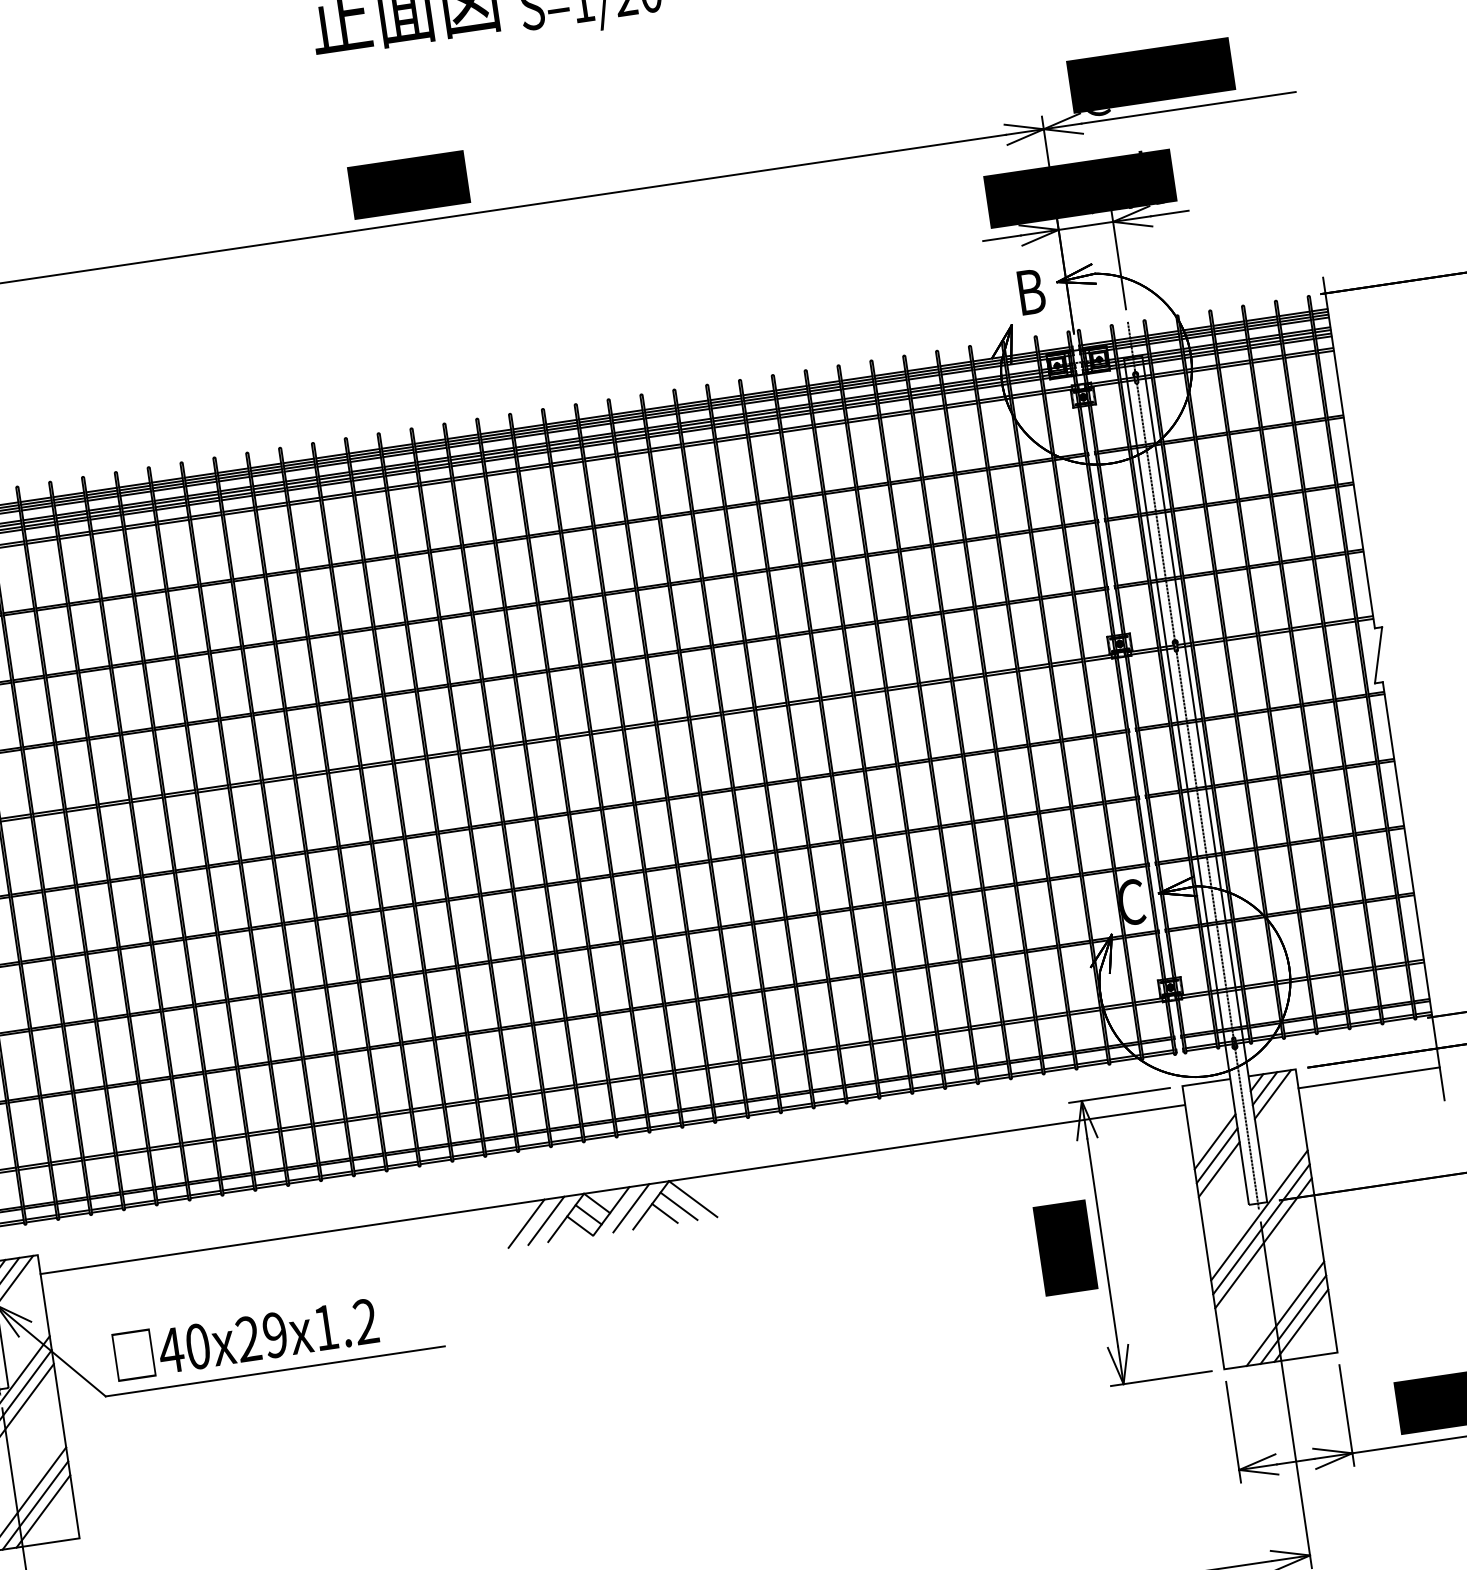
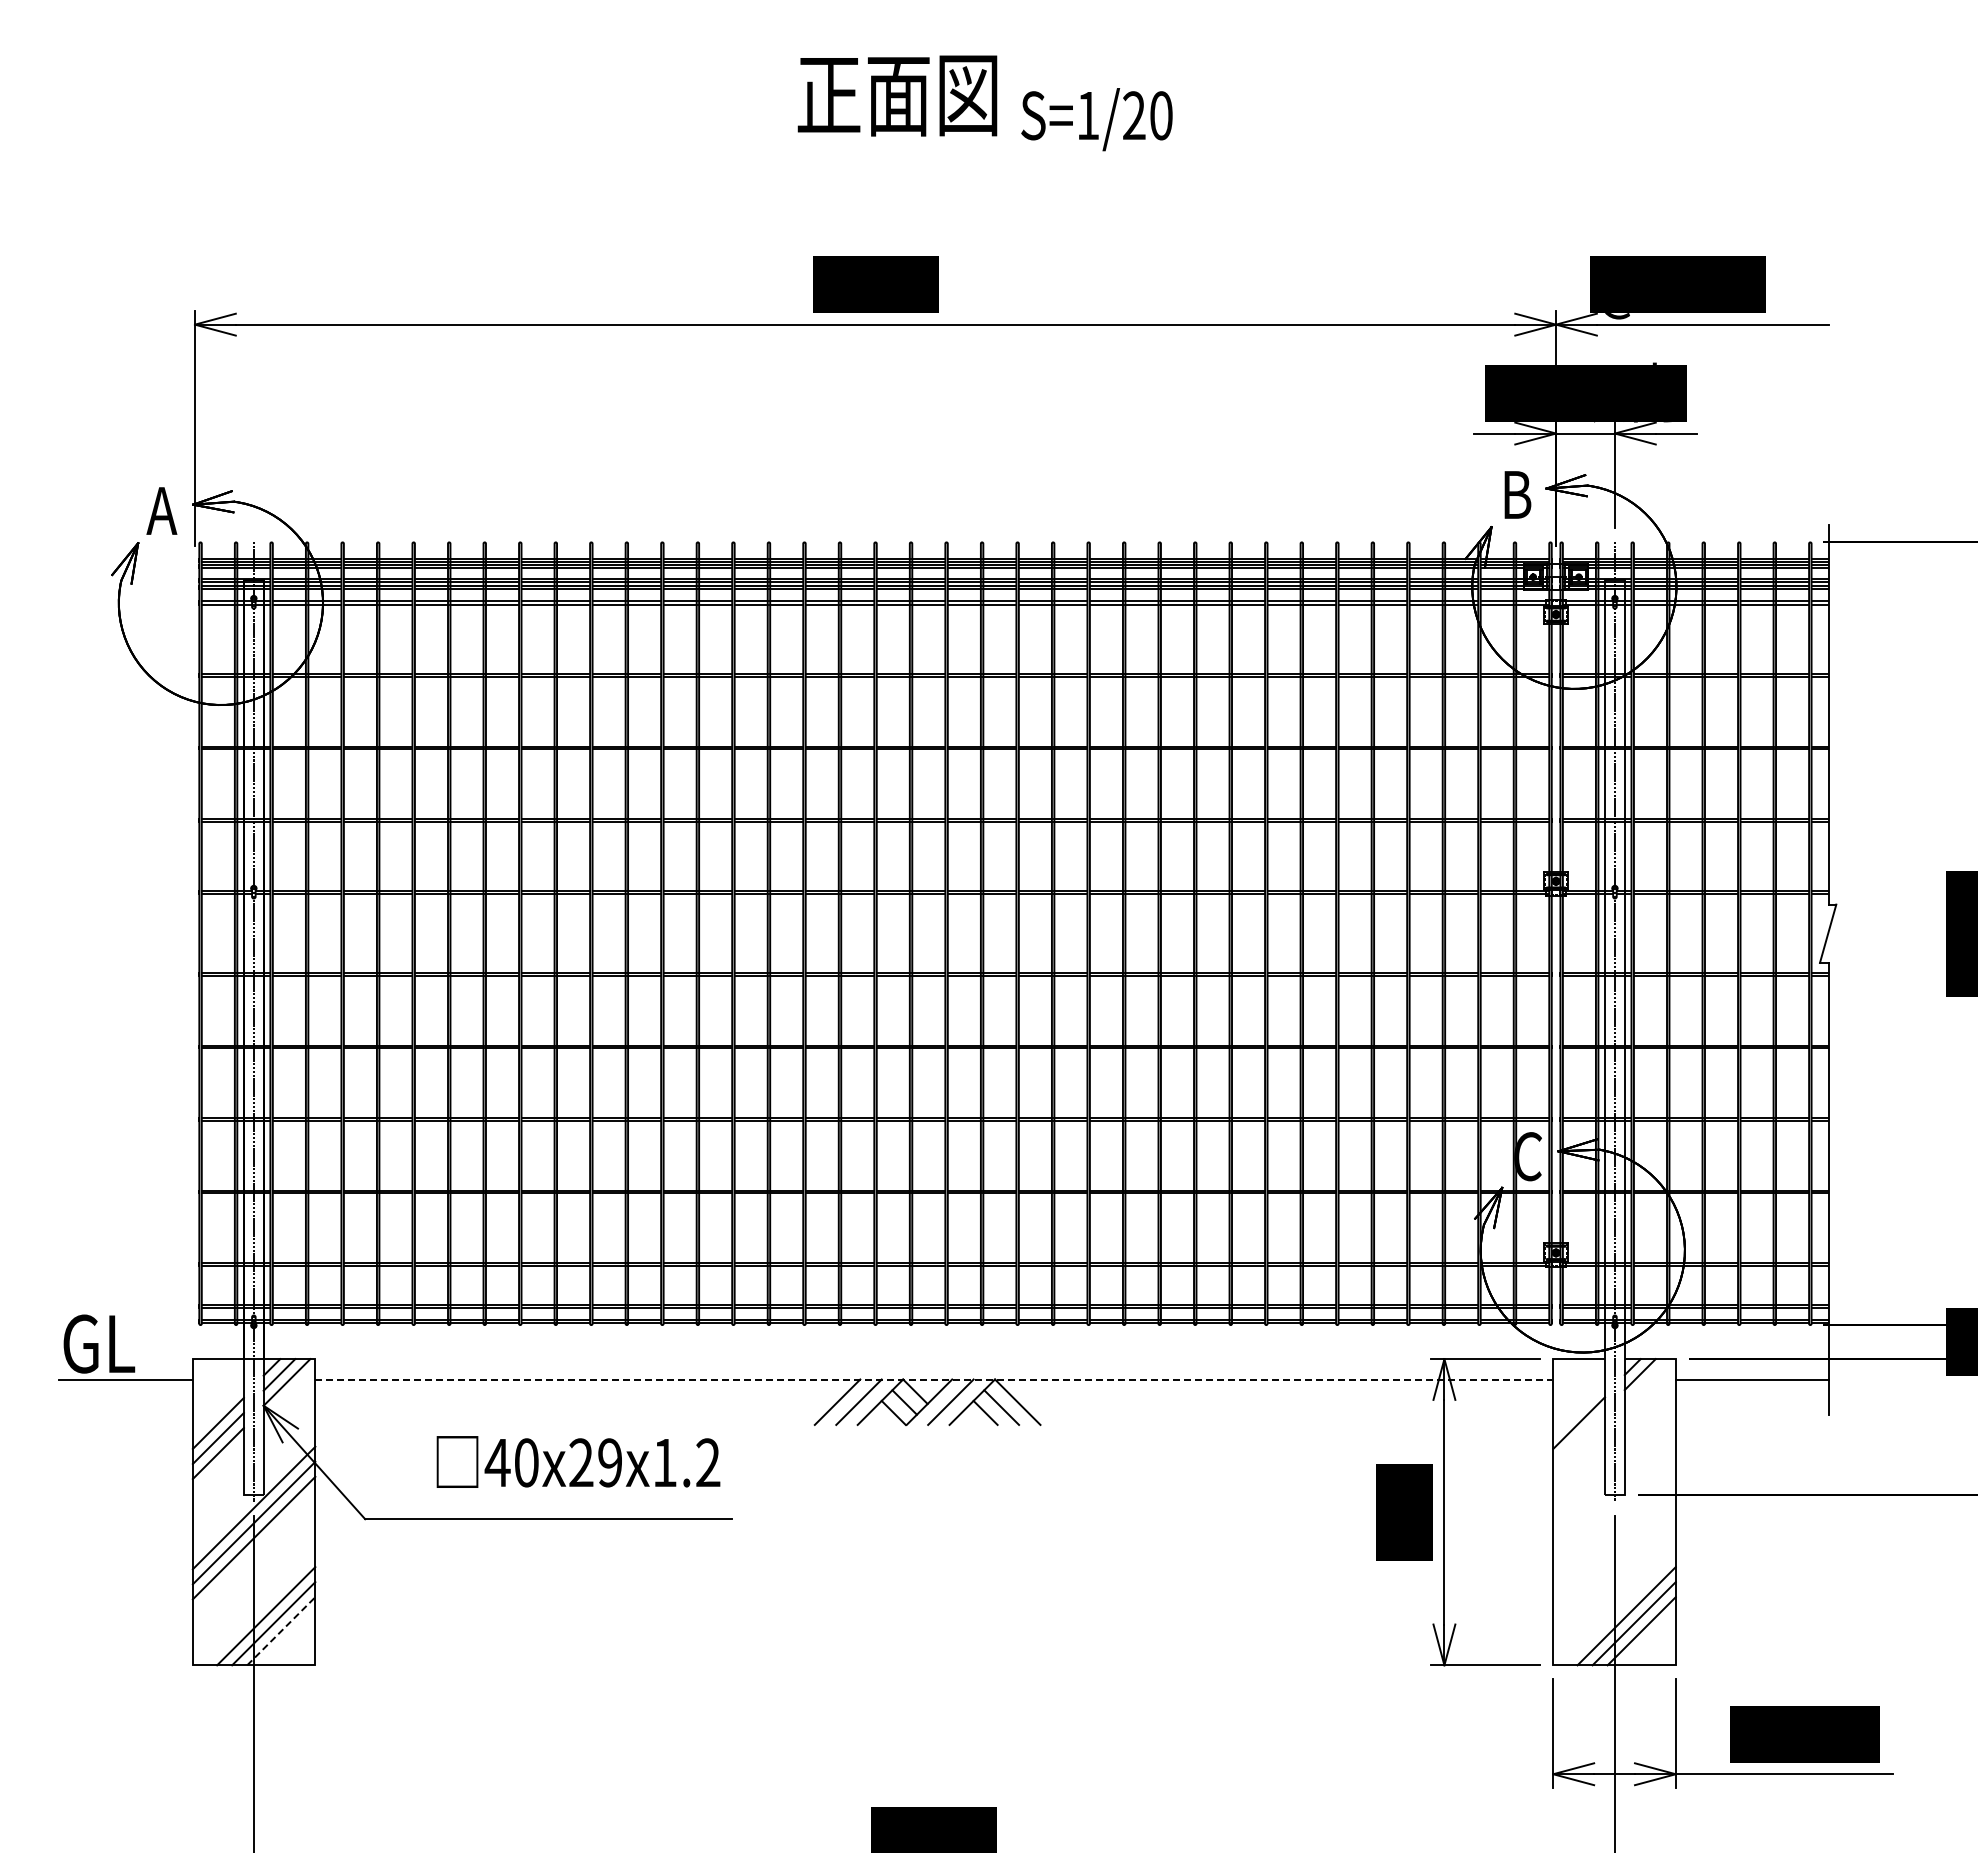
line: (1272, 1094) -> (1647, 1382), removed
line: (1217, 1155) -> (1579, 1438), removed
line: (1219, 1169) -> (1579, 1453), removed
line: (613, 1189) -> (934, 1379), solid -> dashed
line: (1259, 1215) -> (1614, 1507), removed
line: (1261, 1228) -> (1614, 1522), removed
line: (1263, 1242) -> (1614, 1537), removed
text: (245, 1338) -> (578, 1461), moved
line: (43, 1510) -> (281, 1630), solid -> dashed

